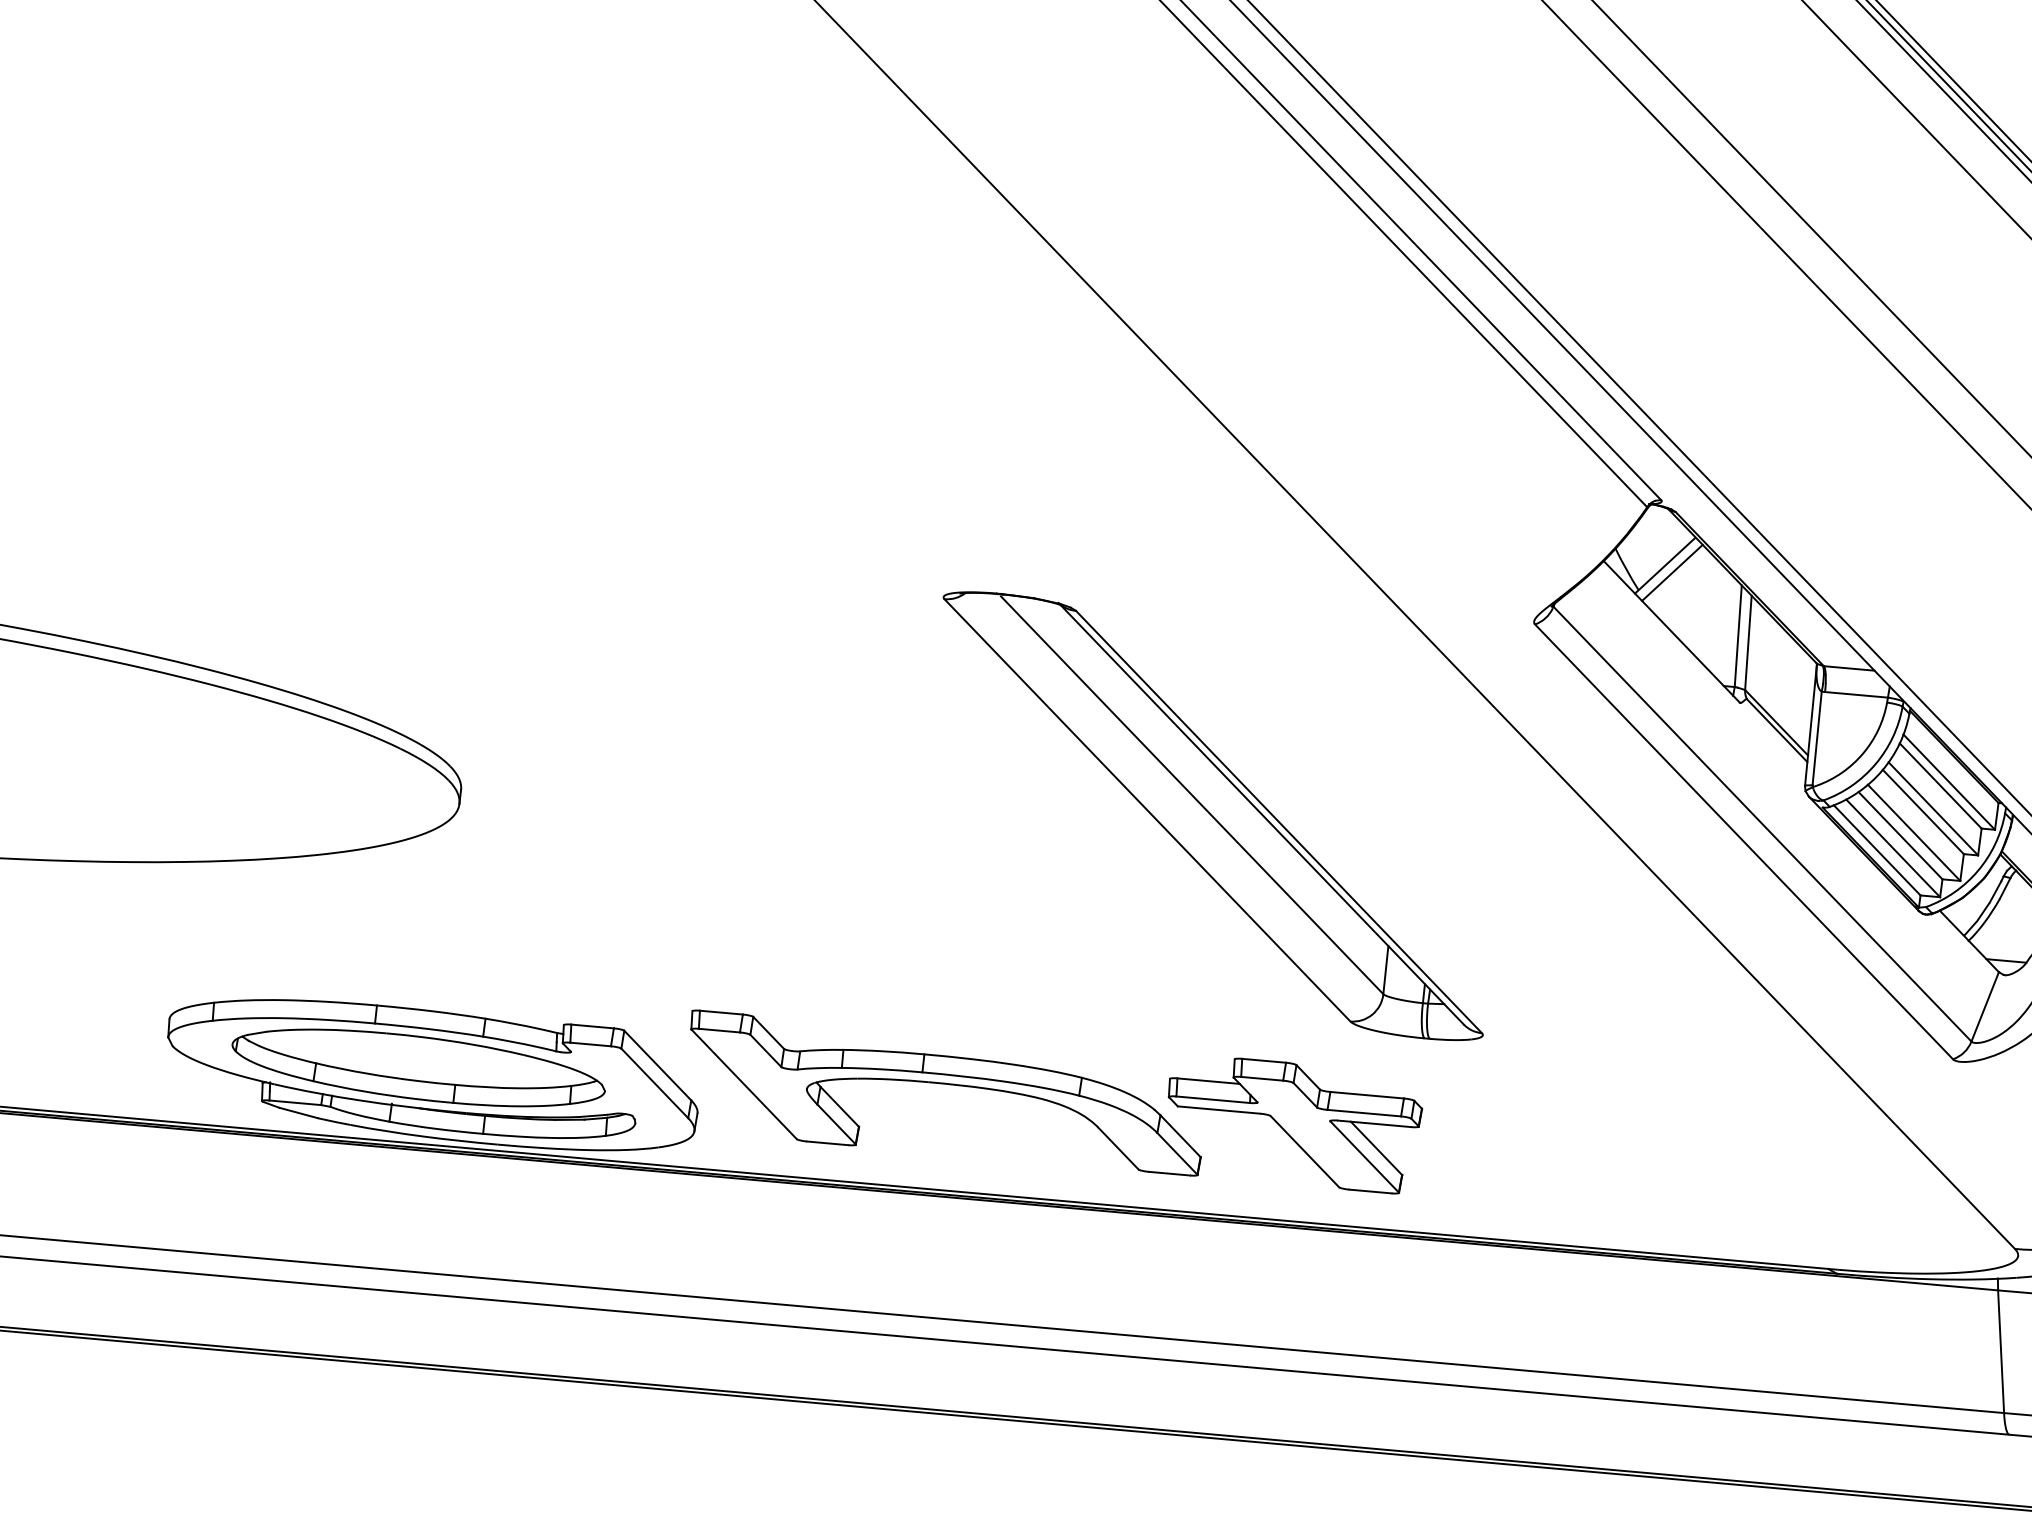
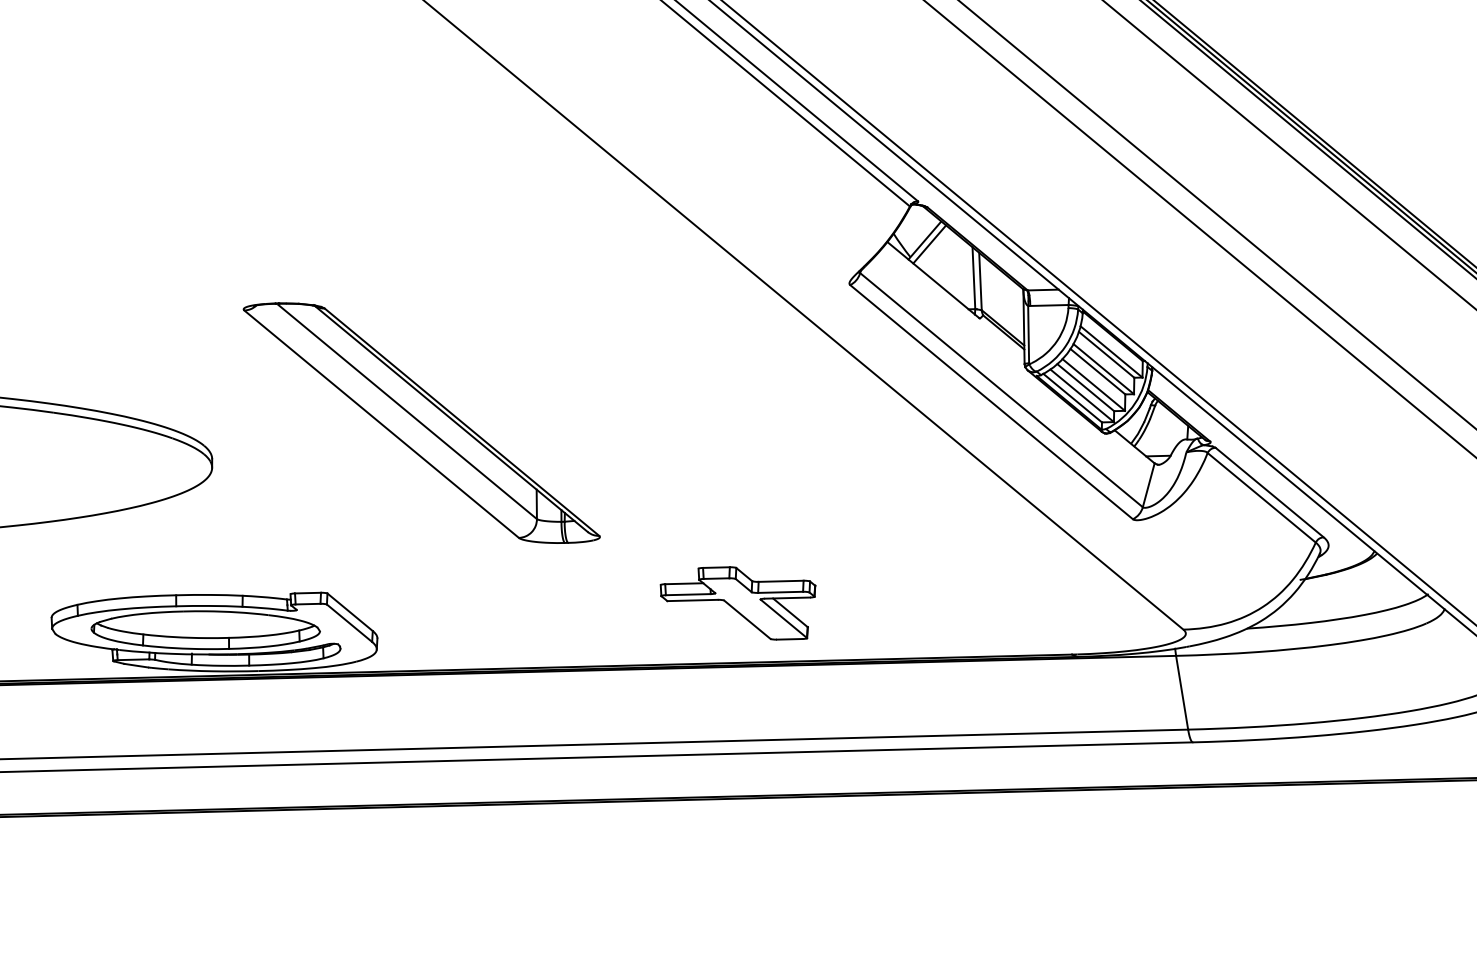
part: (1212, 814) -> (421, 422), moved
part: (945, 1085) -> (525, 604), removed

